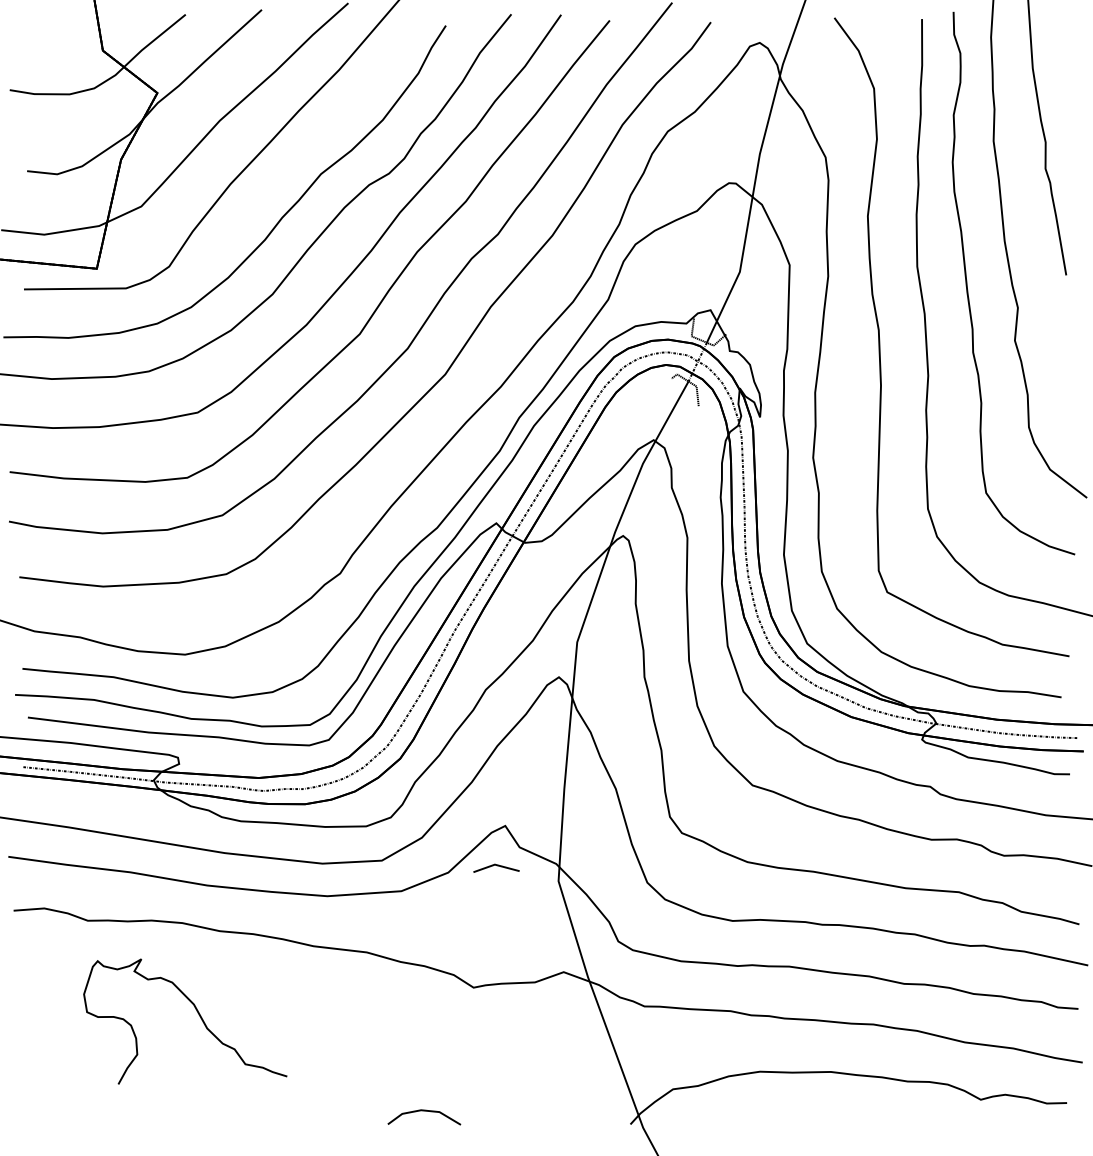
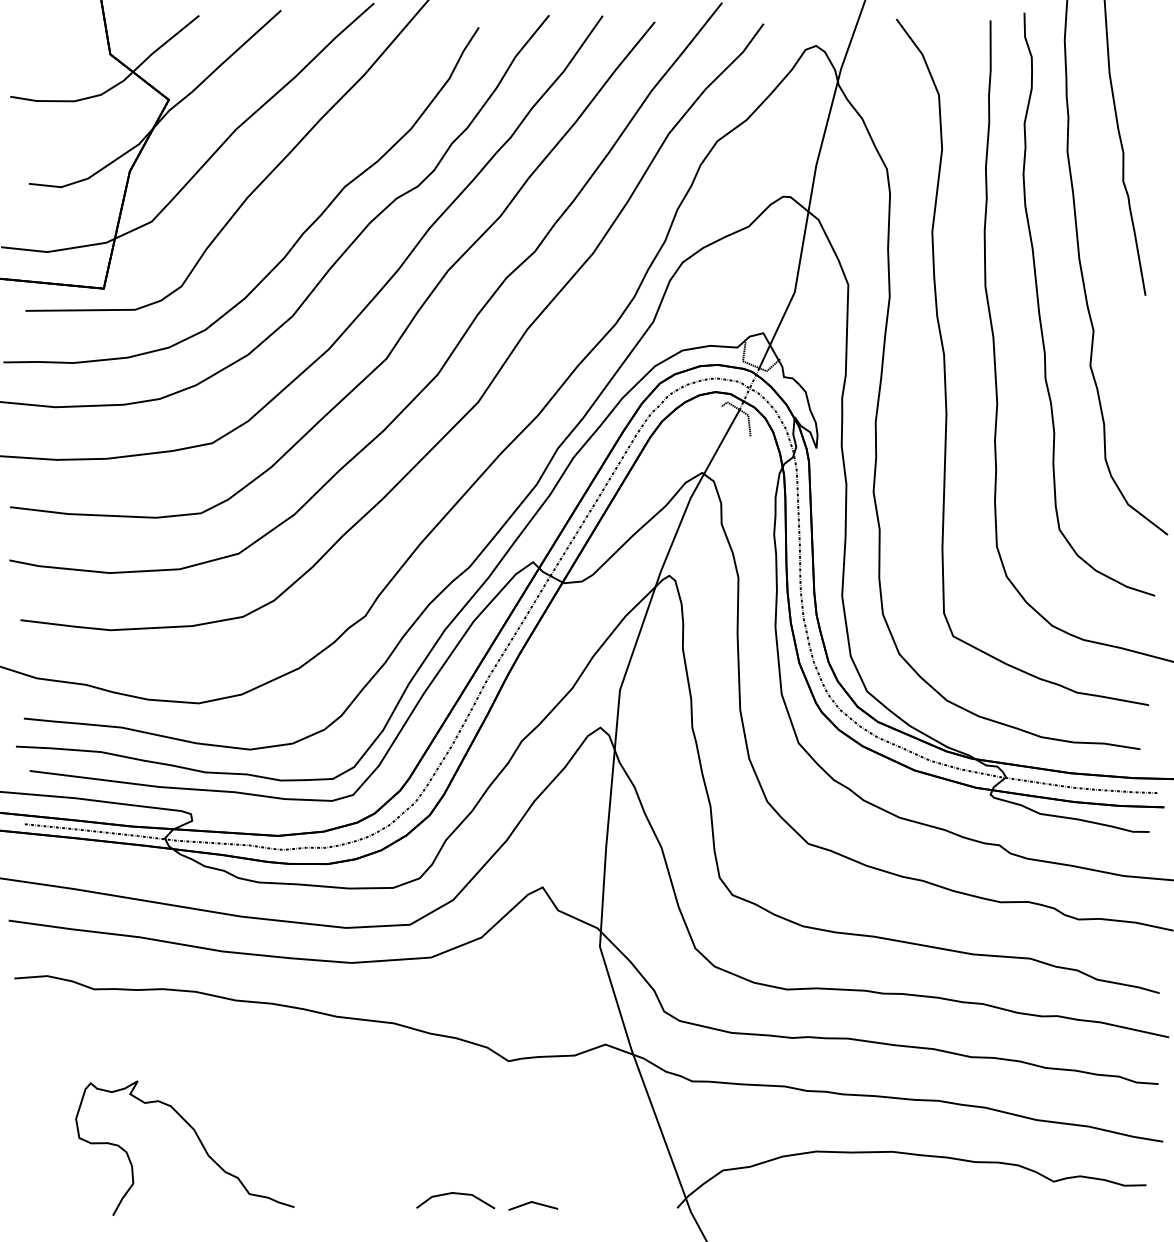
line: (497, 866) -> (534, 1203), moved
curve: (197, 1013) -> (197, 1139), moved

